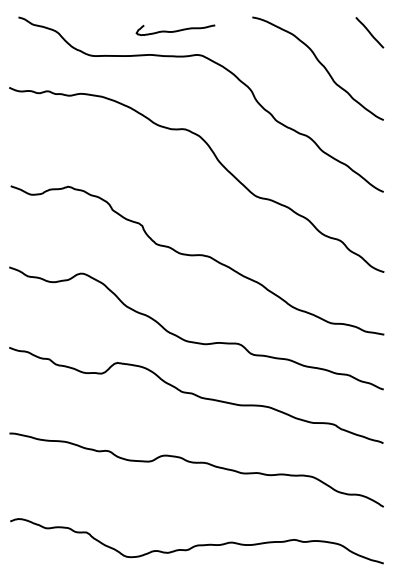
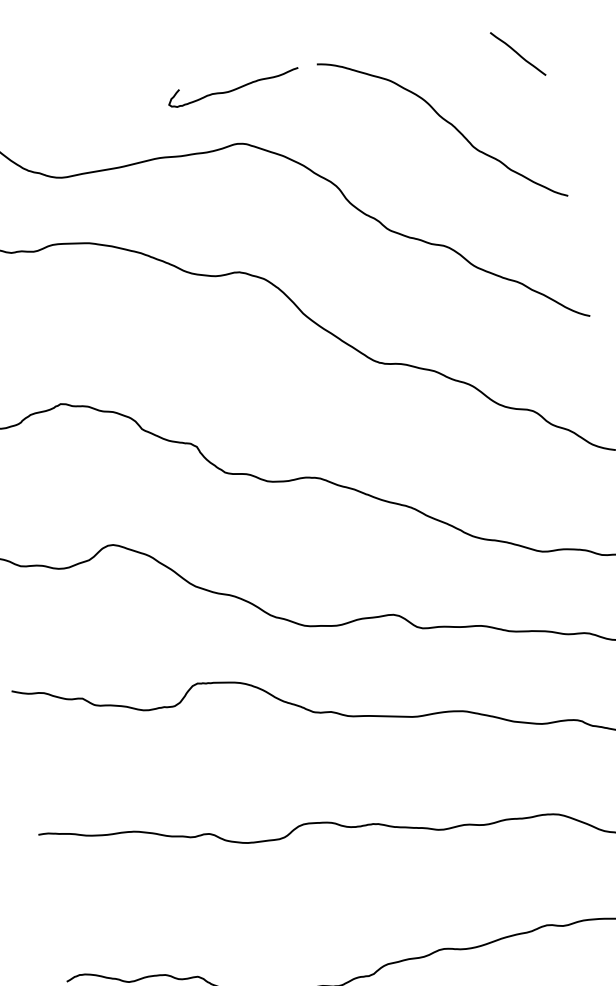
curve: (175, 30) -> (233, 88), moved

